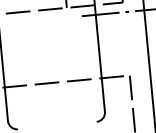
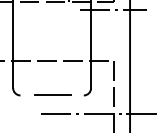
line: (57, 125) -> (52, 95), added

